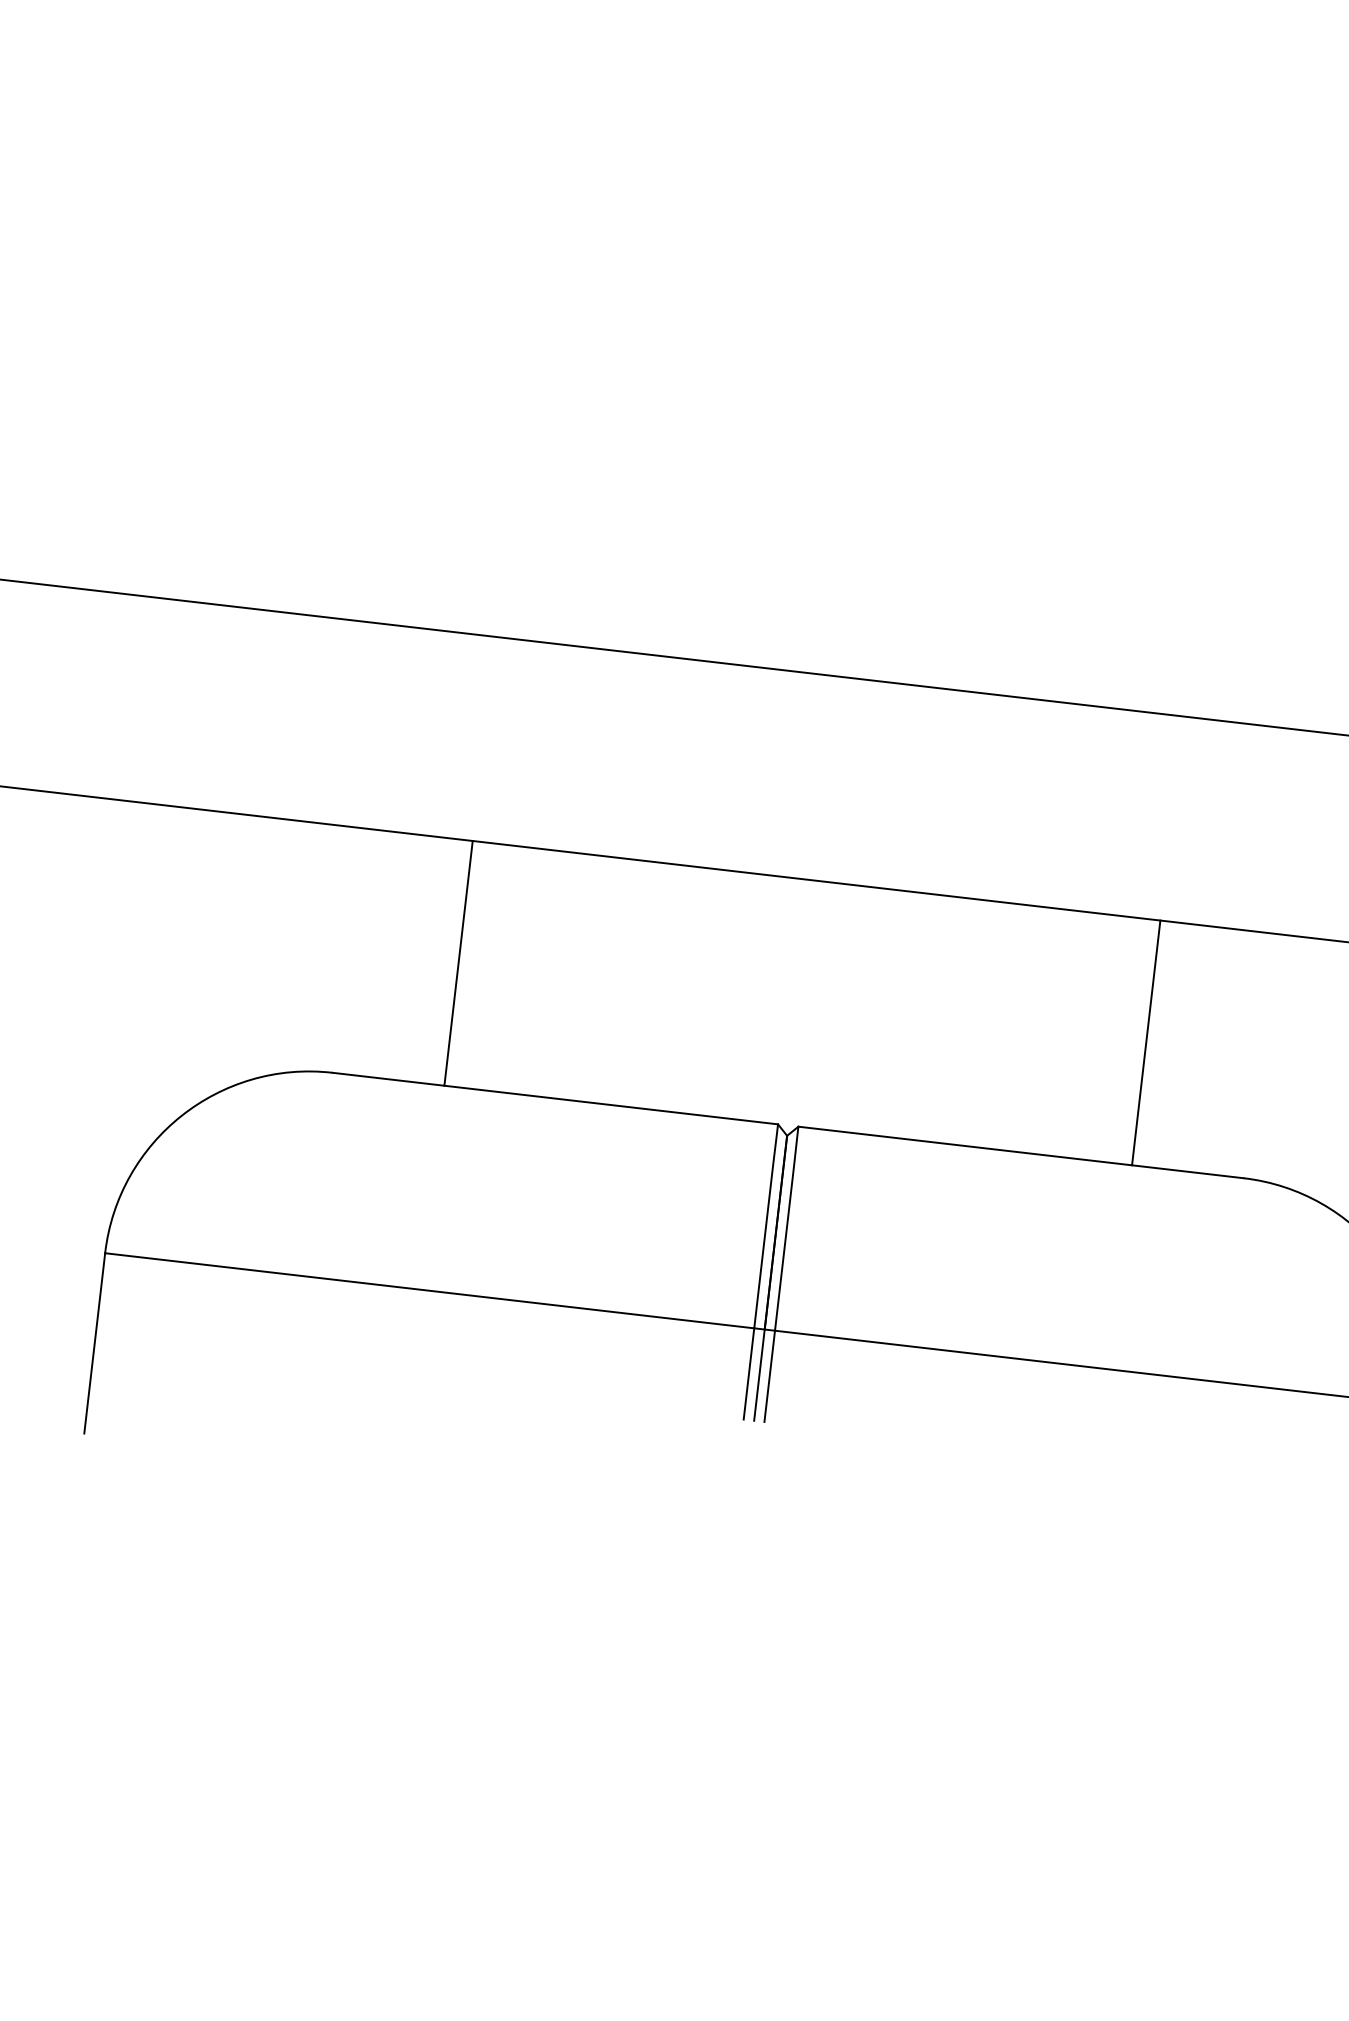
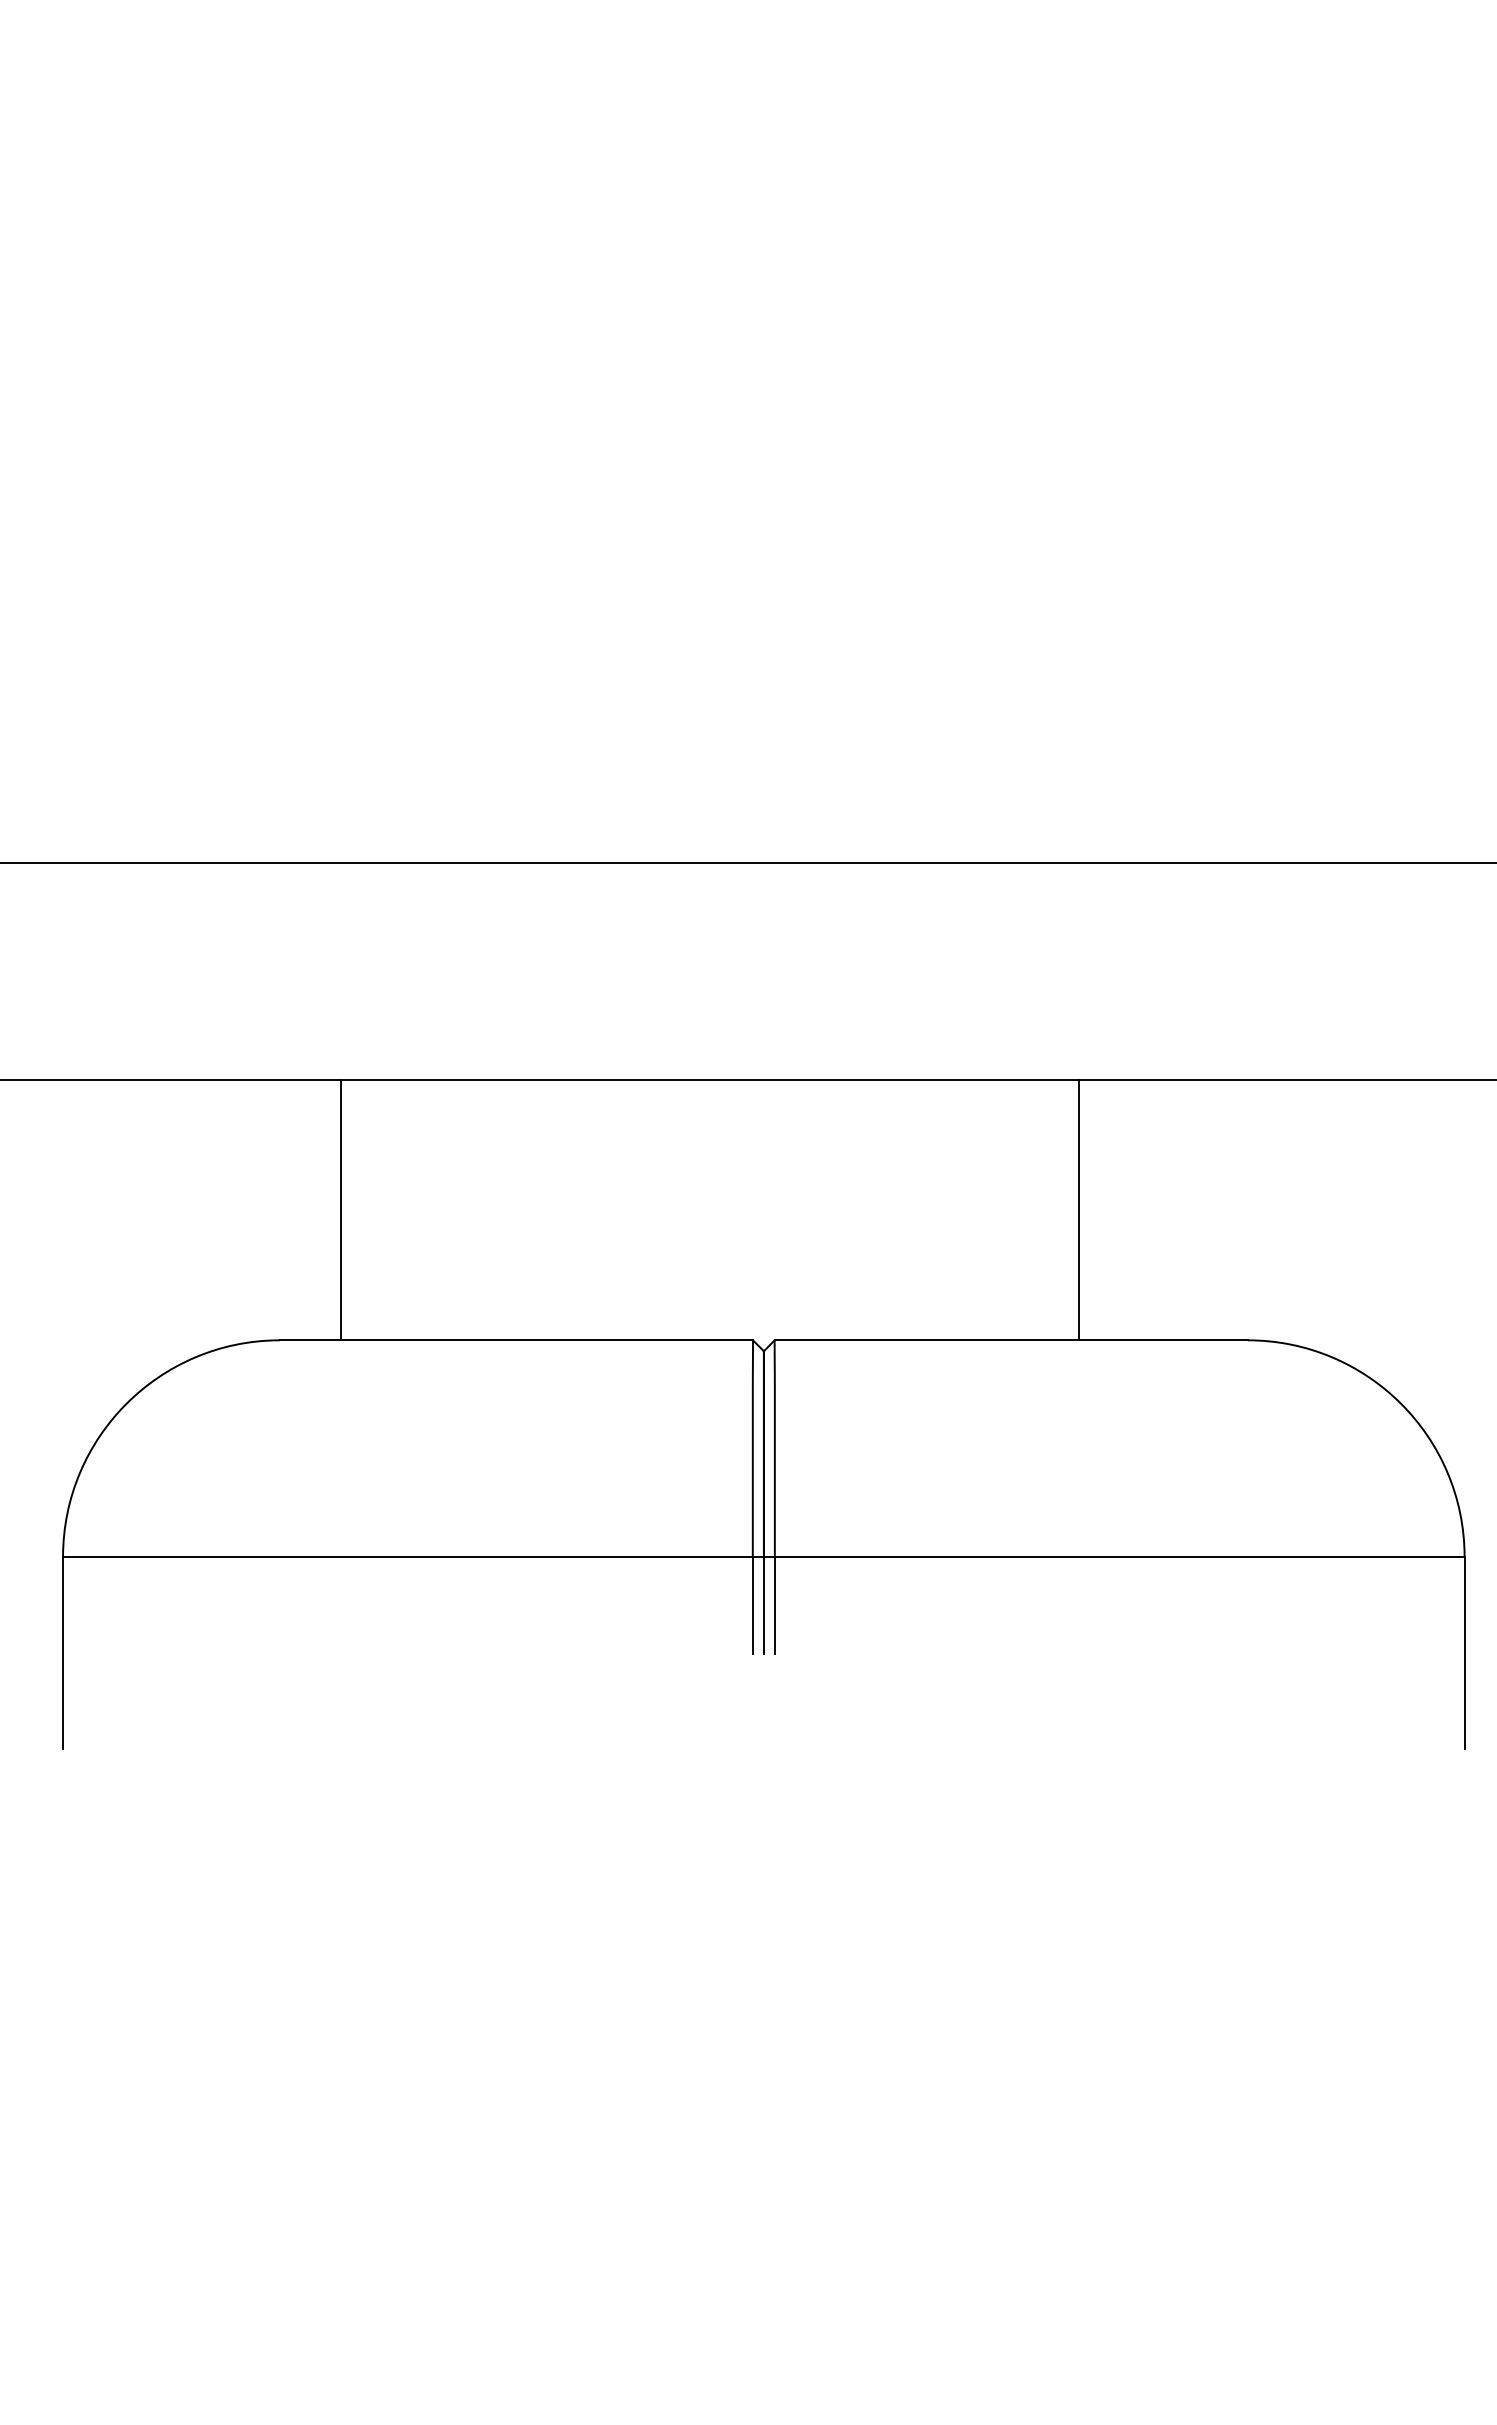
line: (458, 963) -> (341, 1210), moved
line: (1146, 1043) -> (1079, 1210), moved

